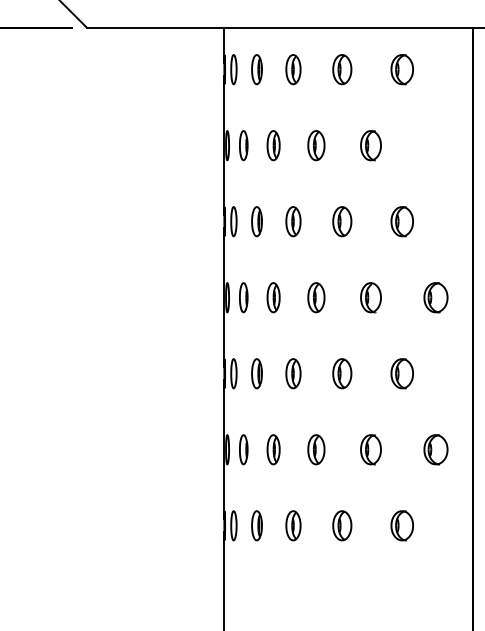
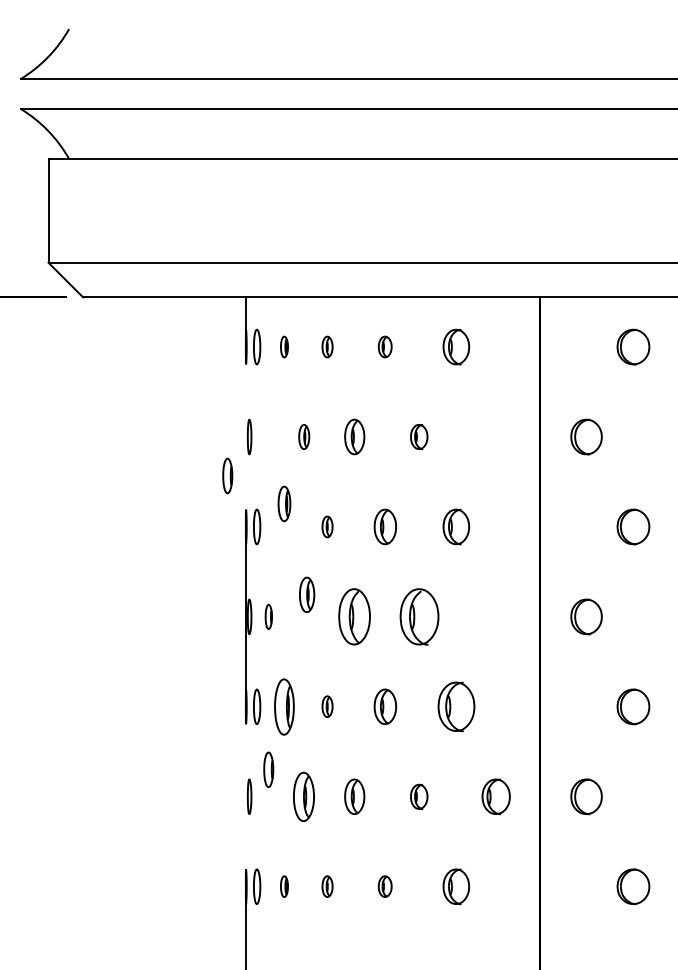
part: (257, 69) -> (284, 346), size x0.6
part: (293, 69) -> (327, 346), size x0.6
part: (341, 69) -> (384, 346), size x0.6
line: (224, 145) -> (245, 436), removed
part: (243, 145) -> (227, 475), moved
part: (273, 145) -> (304, 436), size x0.7
part: (370, 145) -> (418, 436), size x0.7
part: (257, 221) -> (284, 503), moved
part: (293, 221) -> (327, 526), size x0.6
part: (243, 297) -> (268, 616), size x0.7
part: (273, 297) -> (307, 594), moved
part: (316, 297) -> (354, 616), size x1.6
part: (370, 297) -> (418, 616), size x1.6
part: (435, 297) -> (495, 616), removed
part: (257, 373) -> (284, 706), size x1.6
part: (293, 373) -> (327, 706), size x0.6
part: (401, 373) -> (455, 706), size x1.4
line: (224, 449) -> (245, 796), removed
part: (243, 449) -> (268, 769), moved
part: (273, 449) -> (304, 796), size x1.4
part: (370, 449) -> (418, 796), size x0.7
part: (257, 525) -> (284, 886), size x0.6
part: (293, 525) -> (327, 886), size x0.6
part: (341, 525) -> (384, 886), size x0.6

